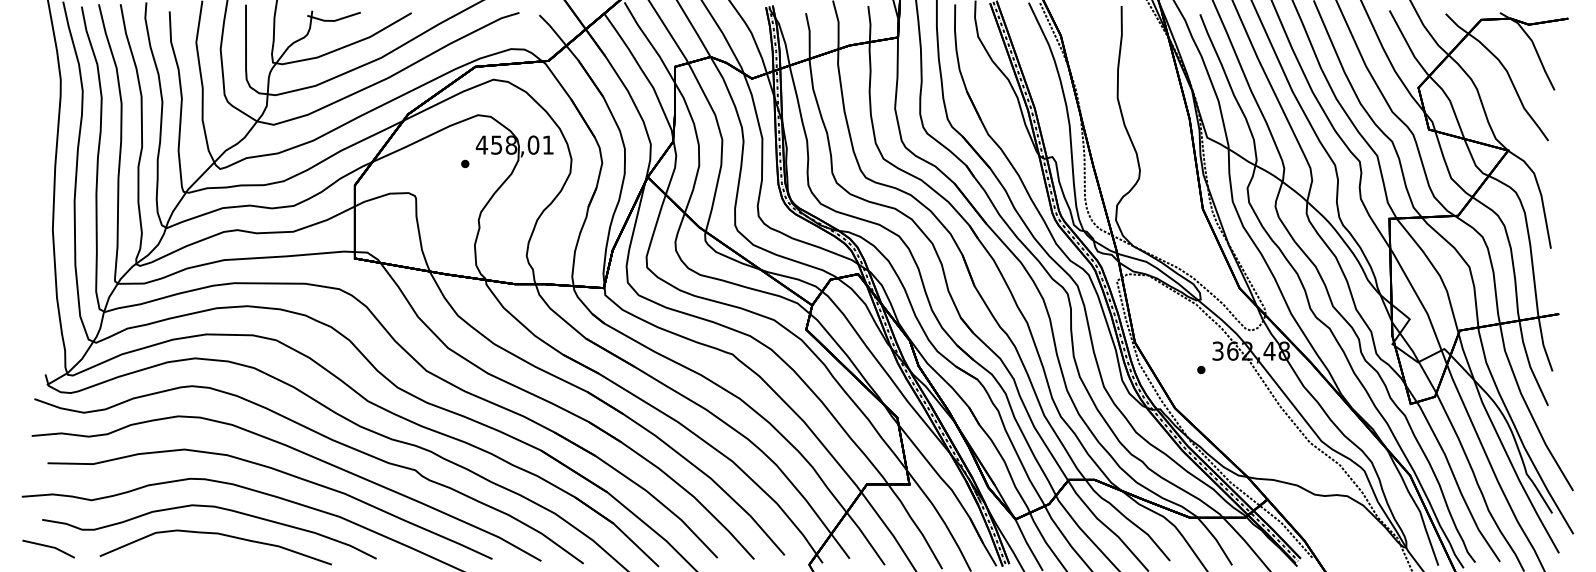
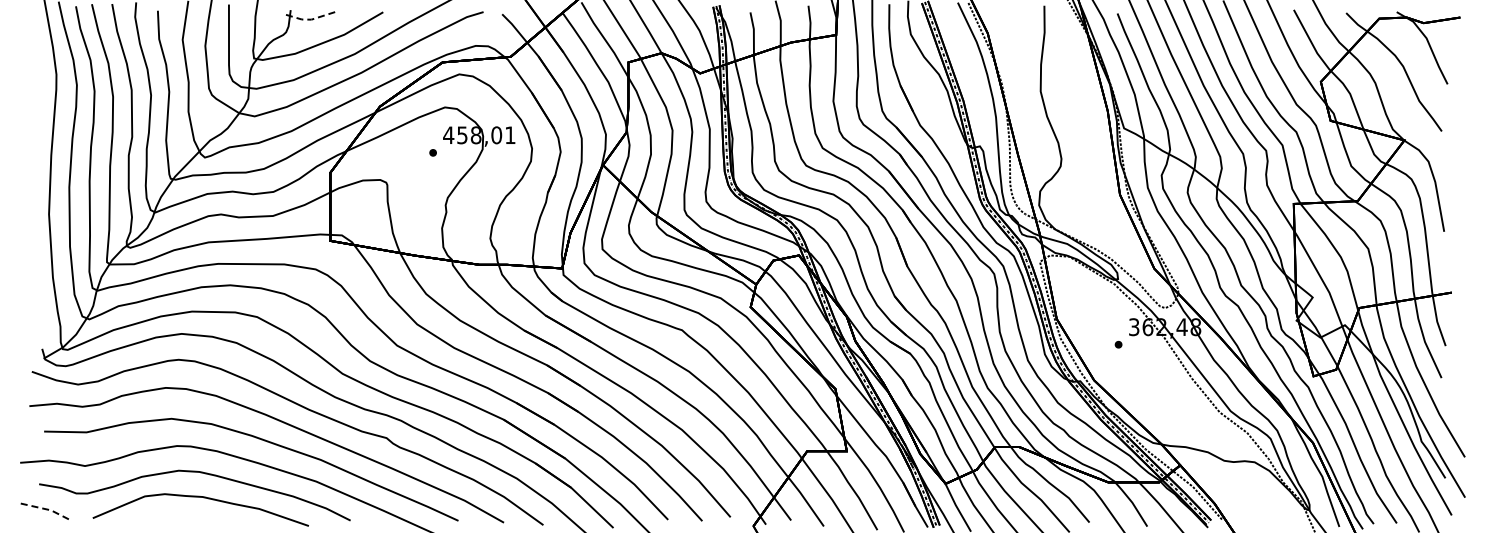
line: (334, 20) -> (311, 19), solid -> dashed
line: (50, 546) -> (46, 509), solid -> dashed

